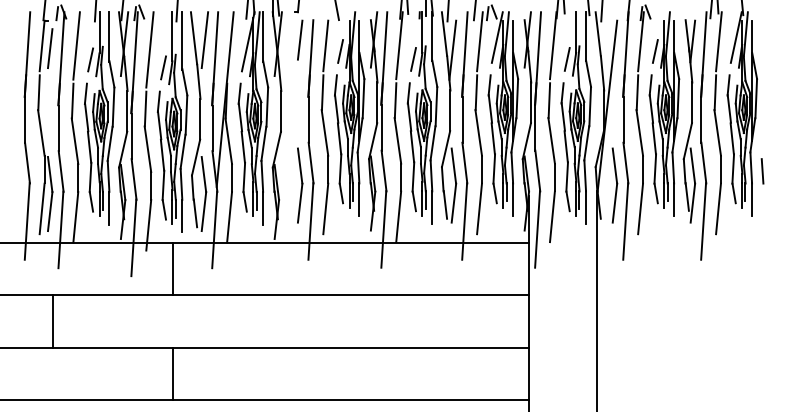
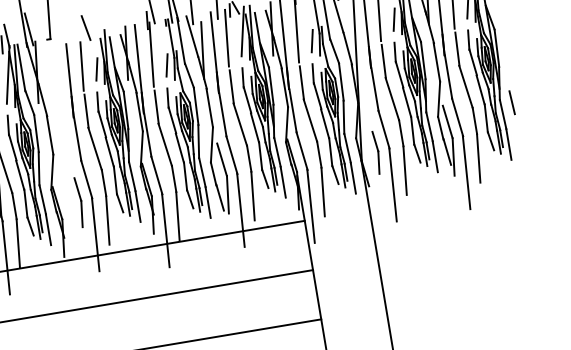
line: (299, 39) -> (56, 64), removed
line: (762, 171) -> (512, 102), moved
part: (300, 185) -> (80, 202), size x0.7
part: (614, 185) -> (376, 152), size x0.6

